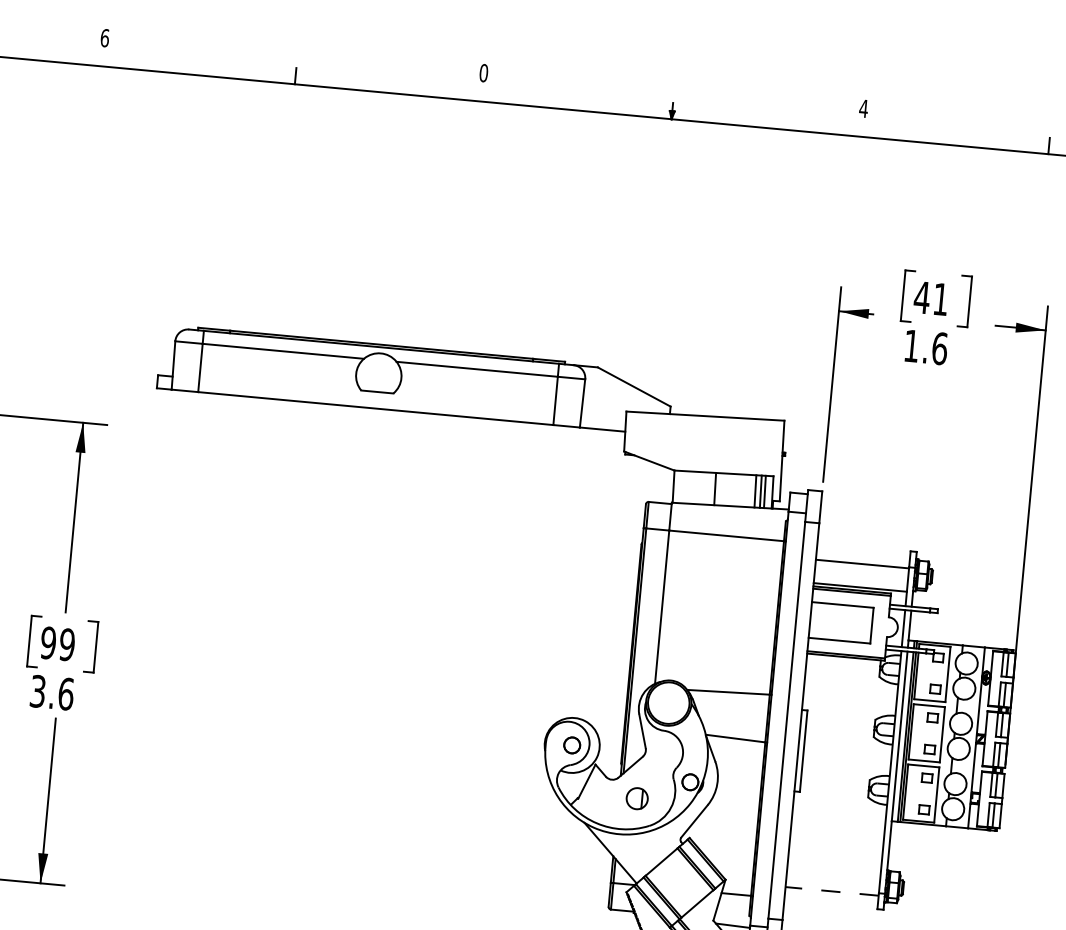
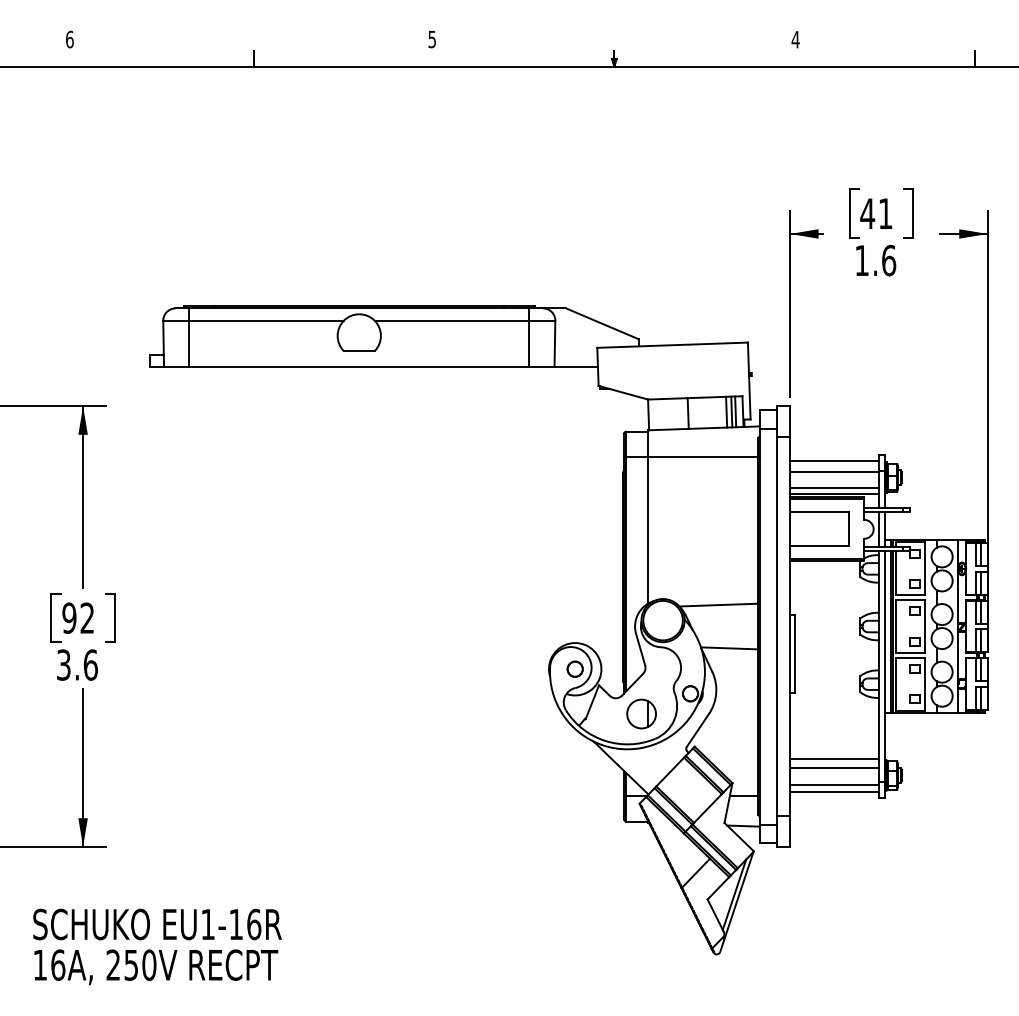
text: (484, 73) -> (432, 39), 0 -> 5
line: (863, 553) -> (834, 461), added
line: (860, 581) -> (834, 488), added
text: (67, 644) -> (87, 617), 99 -> 92
part: (637, 798) -> (641, 713), size x1.43
line: (834, 863) -> (834, 758), added
line: (833, 874) -> (834, 768), added
line: (832, 891) -> (834, 784), dashed -> solid
line: (831, 899) -> (834, 792), added

